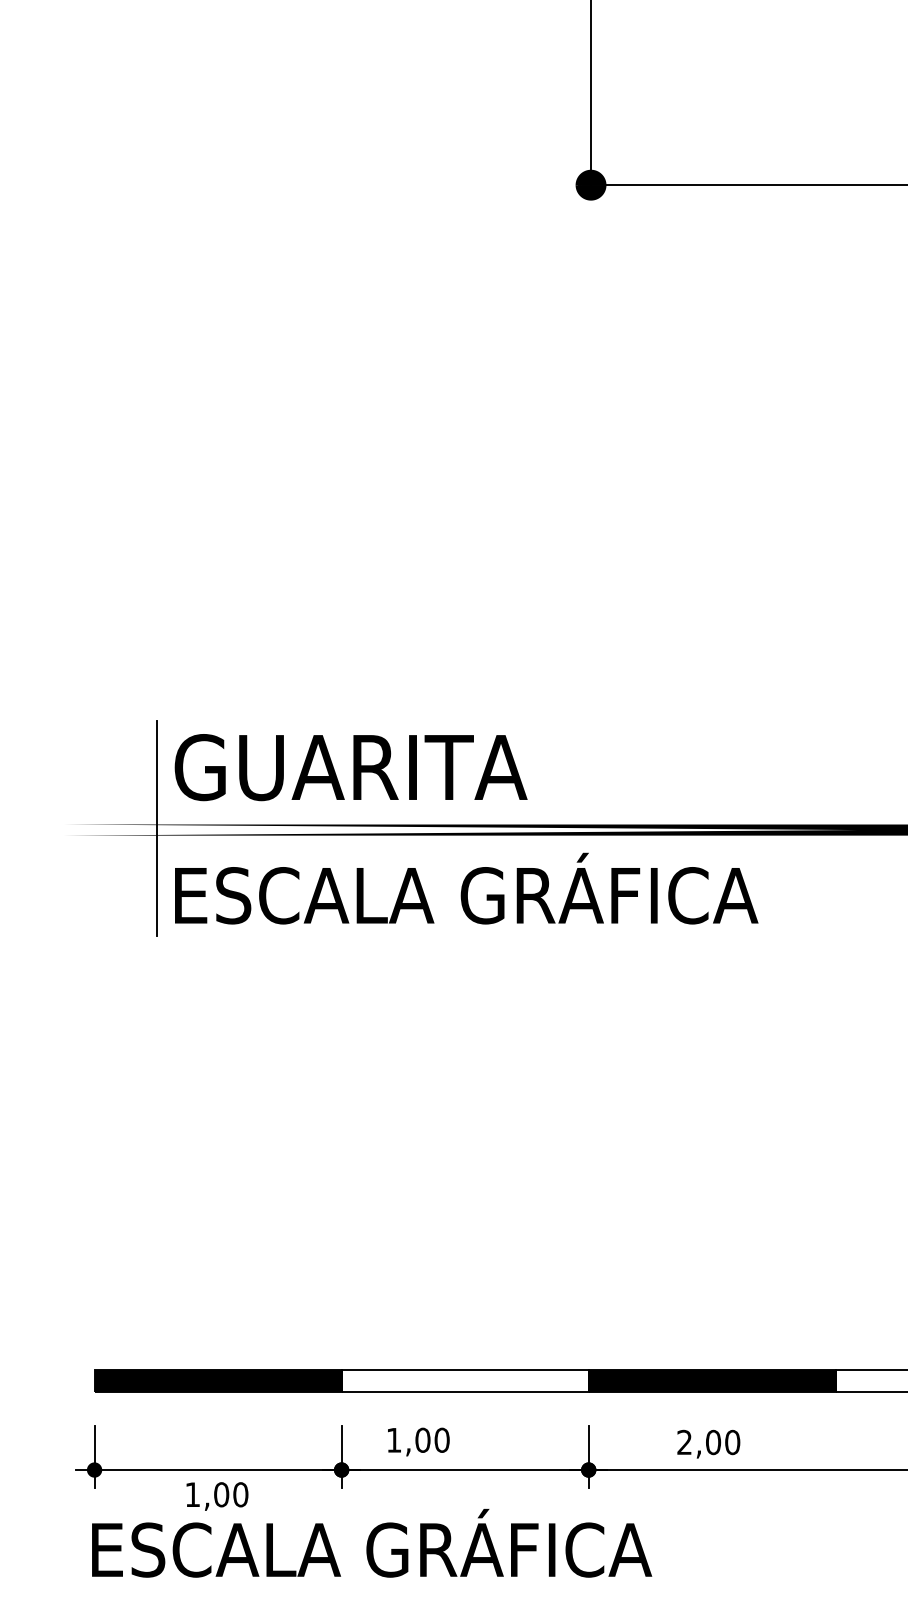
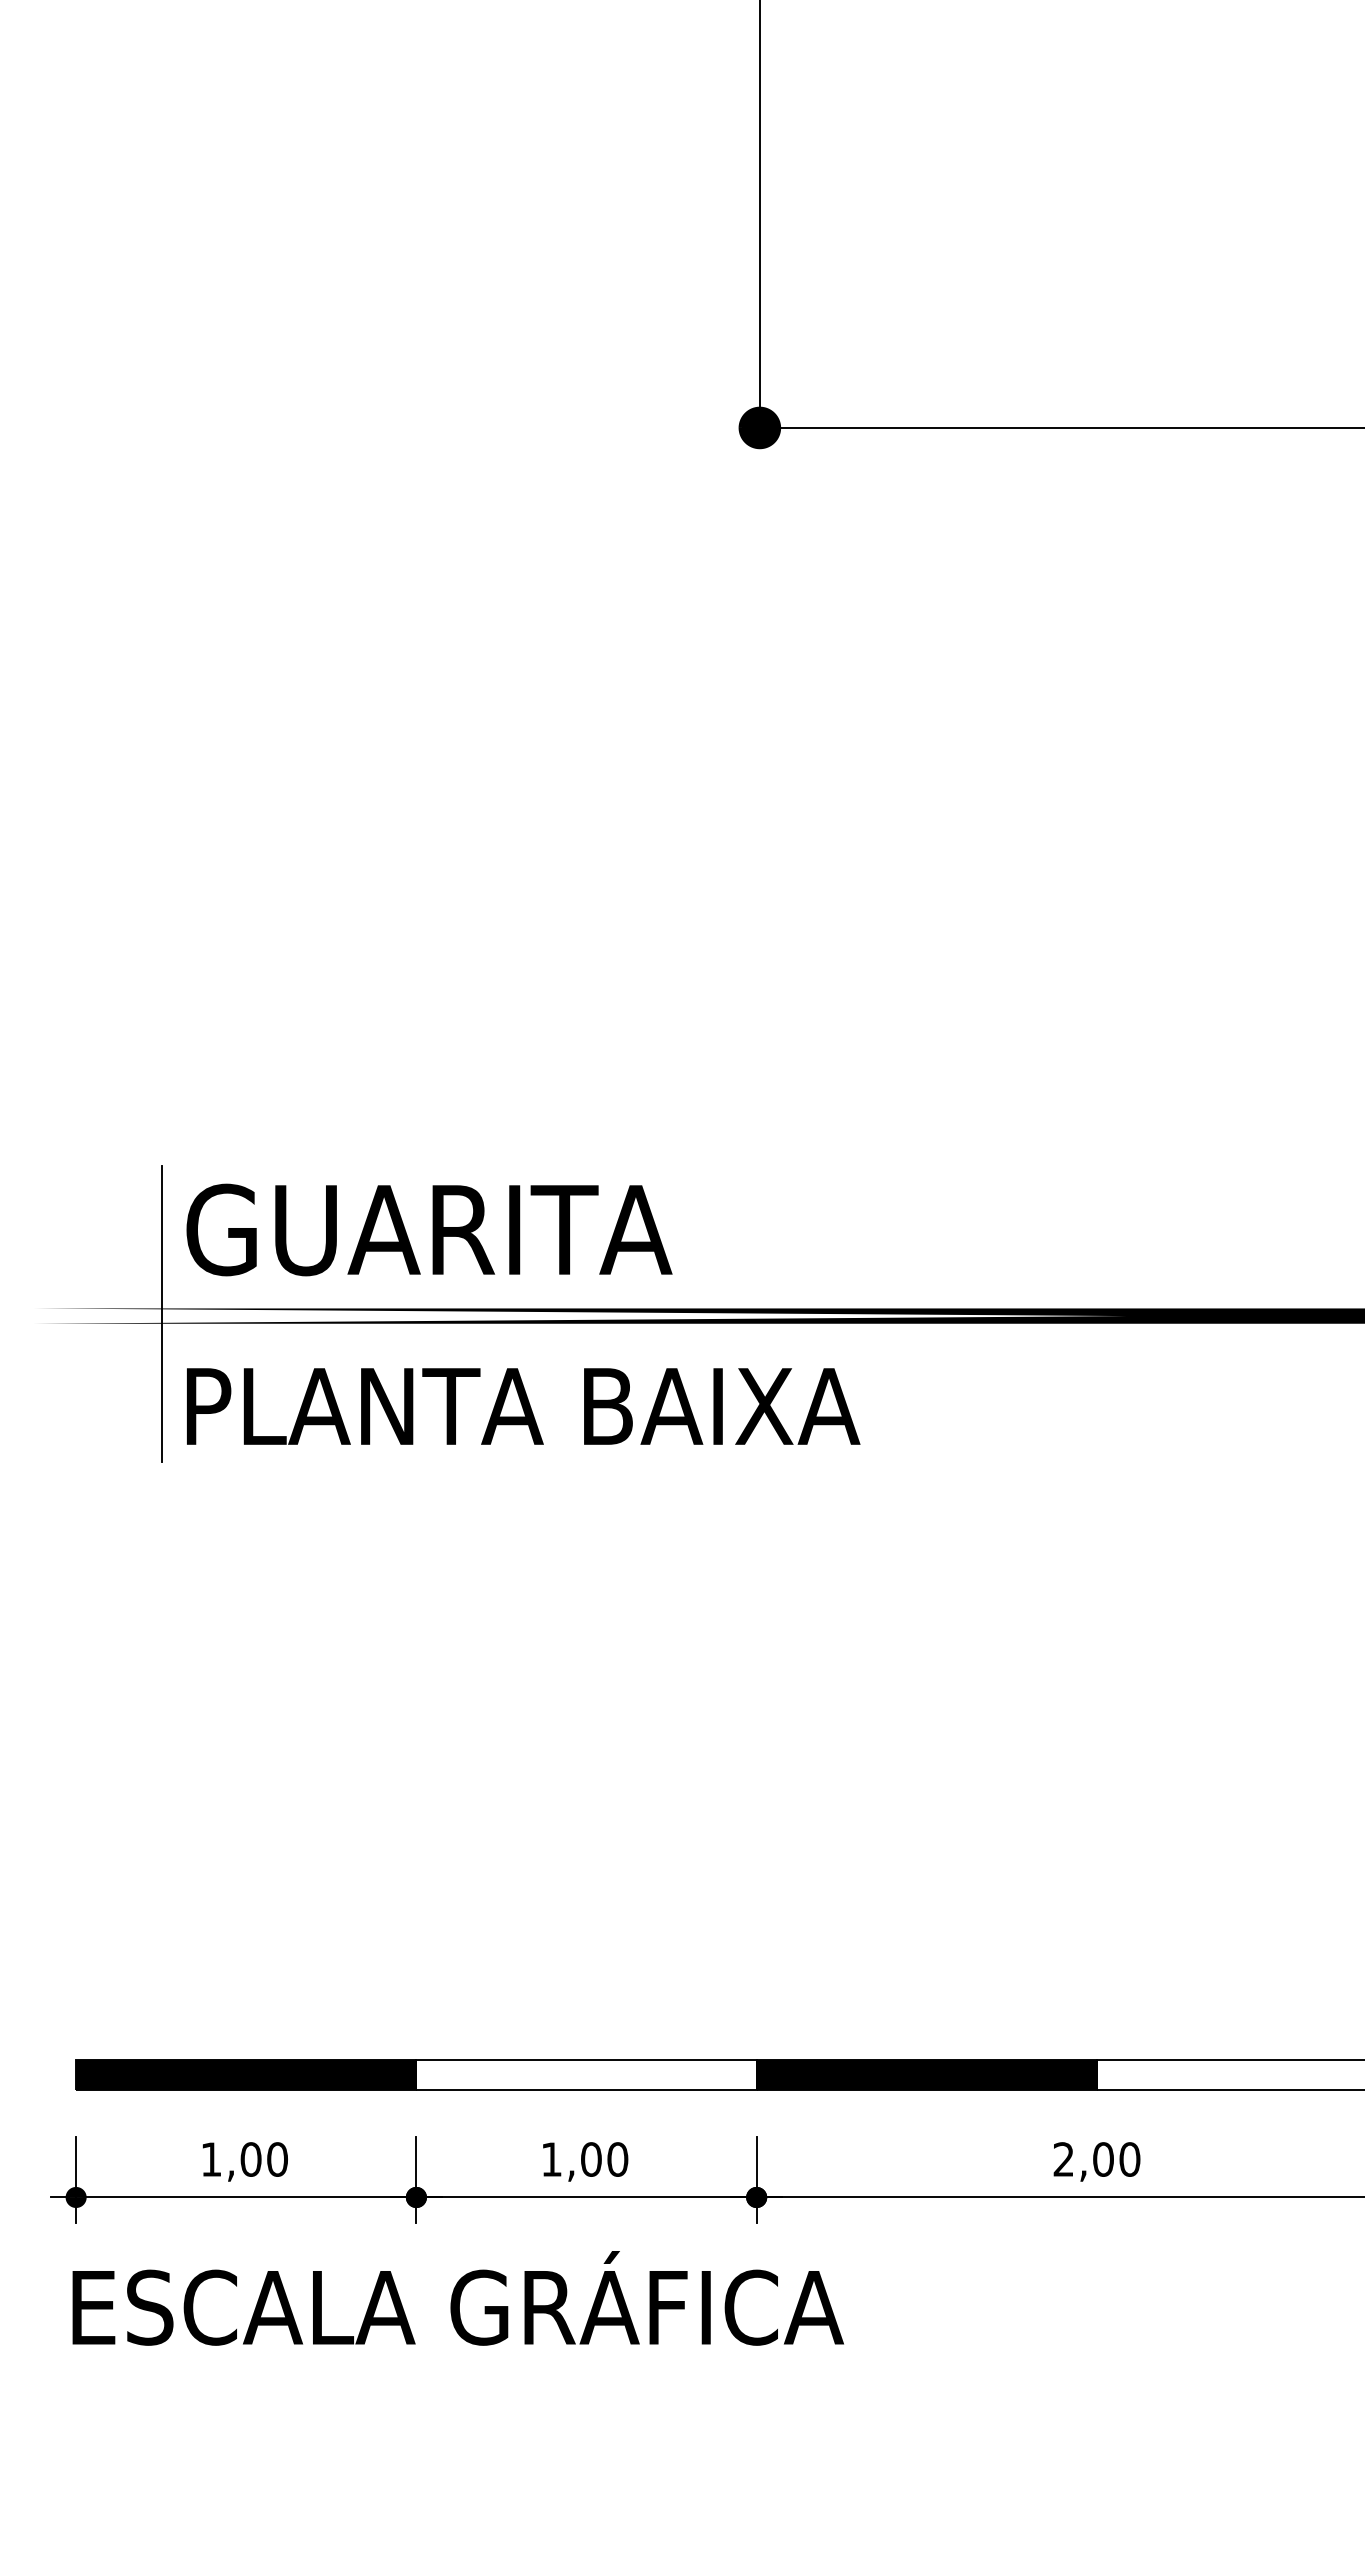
text: (470, 888) -> (593, 1396), ESCALA GRÁFICA -> PLANTA BAIXA
text: (418, 1441) -> (585, 2161), moved
text: (708, 1443) -> (1096, 2161), moved
text: (216, 1496) -> (244, 2161), moved

